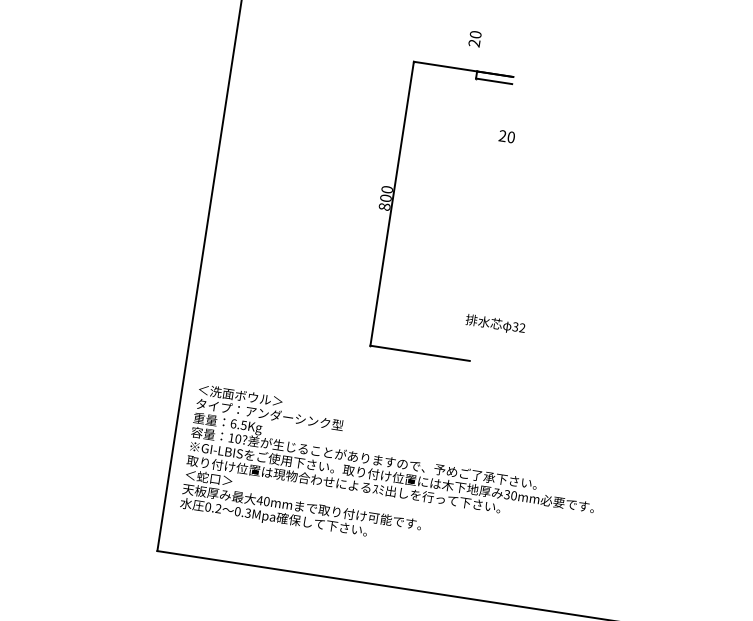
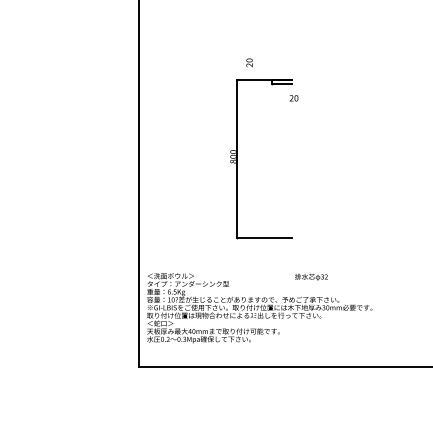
text: (475, 38) -> (249, 62), moved
text: (505, 136) -> (293, 98), moved
text: (495, 323) -> (311, 276), moved

